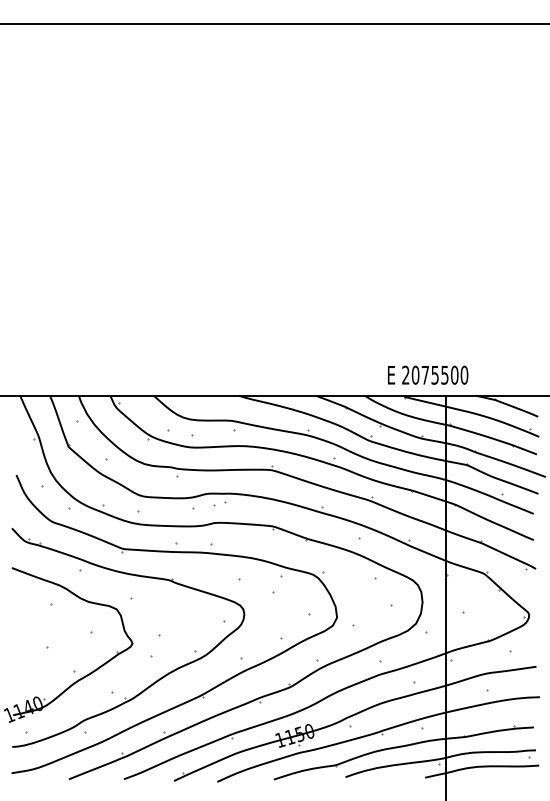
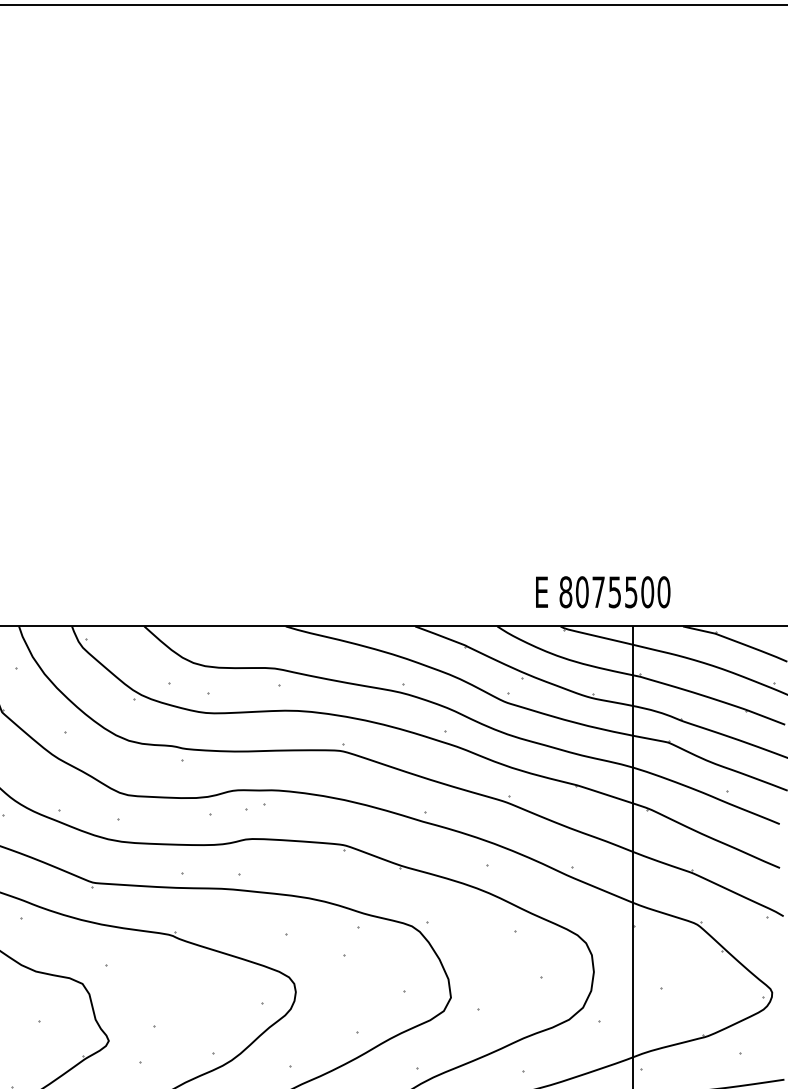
text: (405, 374) -> (565, 591), 2075500 -> 8075500

